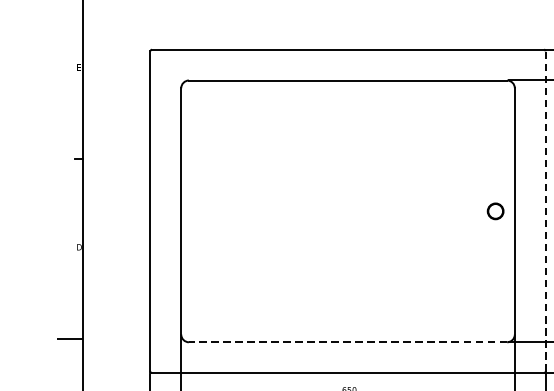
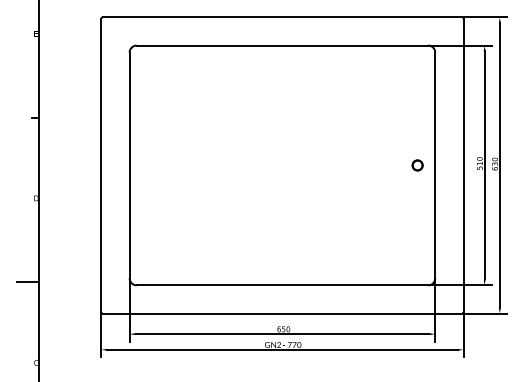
circle: (495, 211) -> (417, 165), size x0.71
line: (545, 211) -> (463, 165), dashed -> solid
line: (348, 342) -> (282, 285), dashed -> solid

